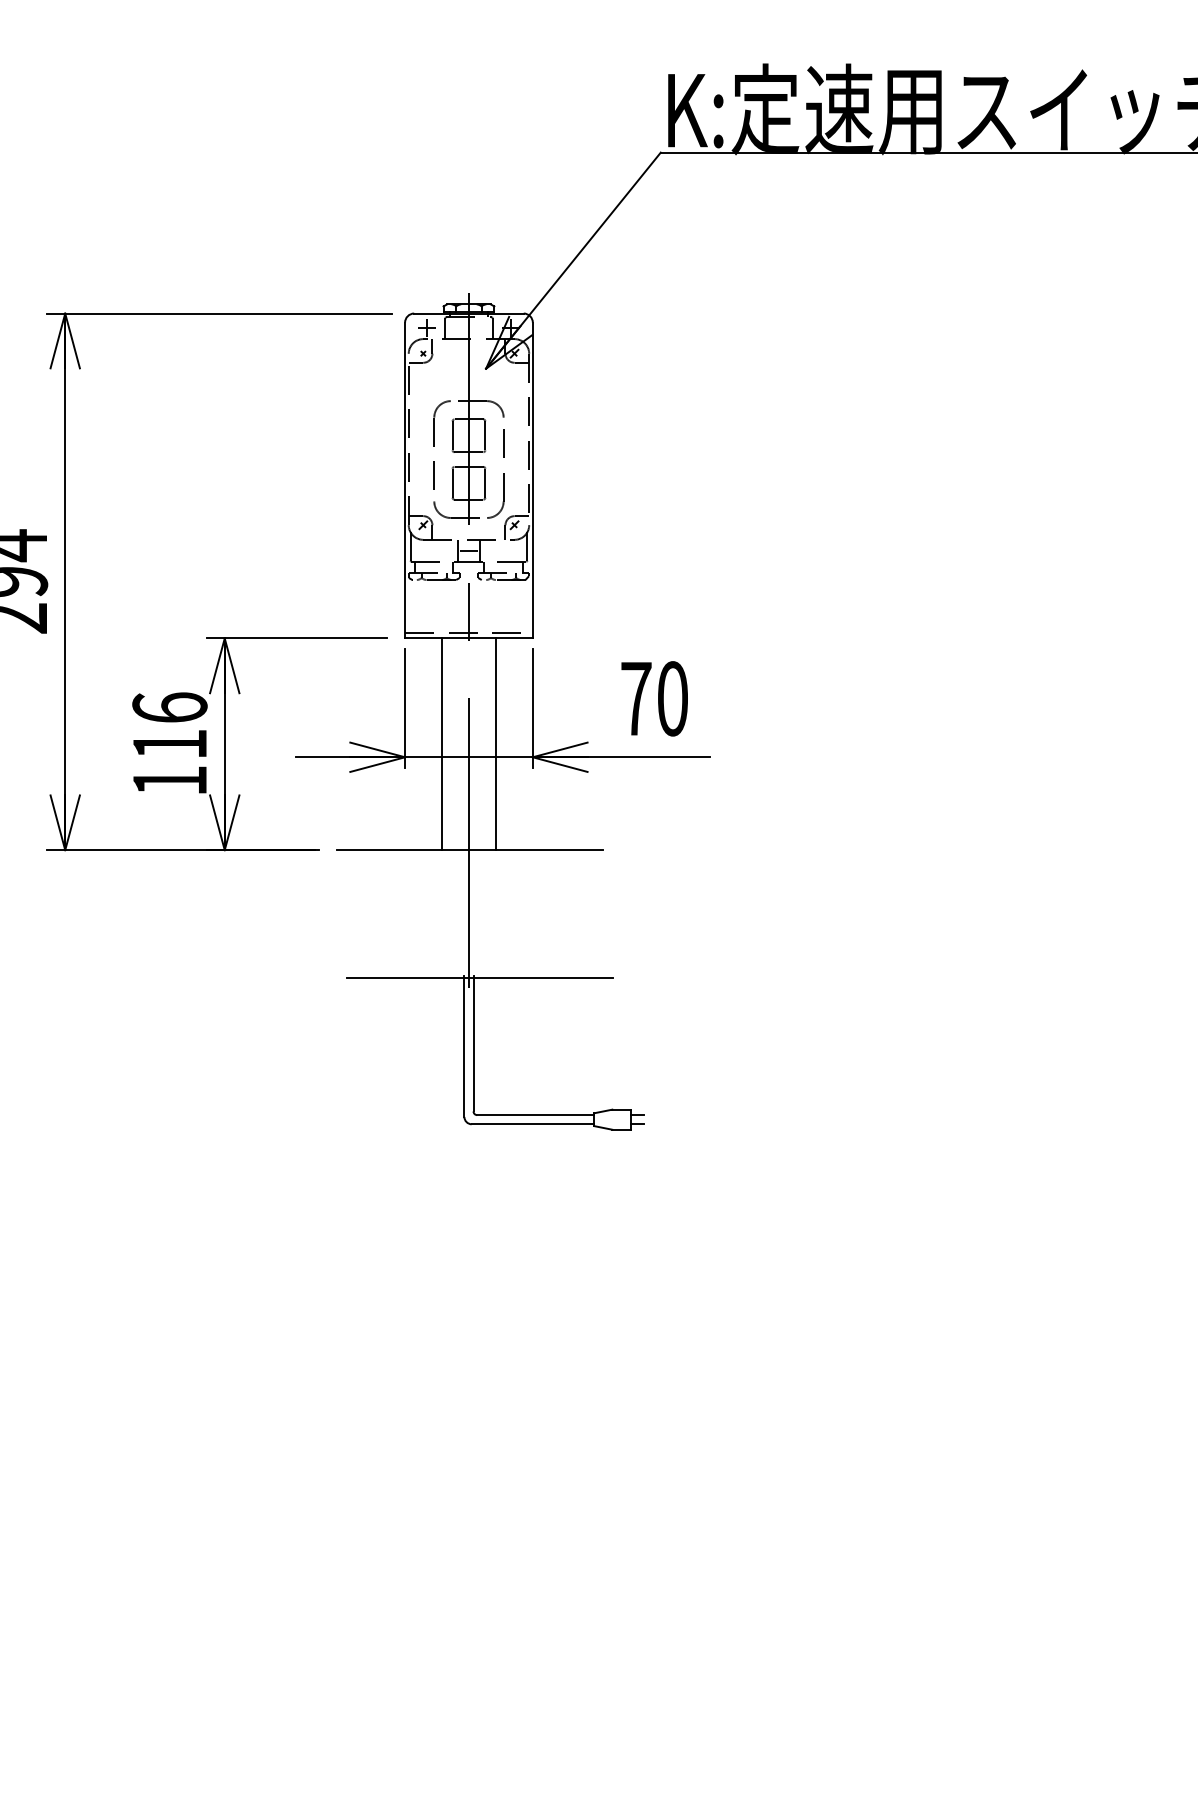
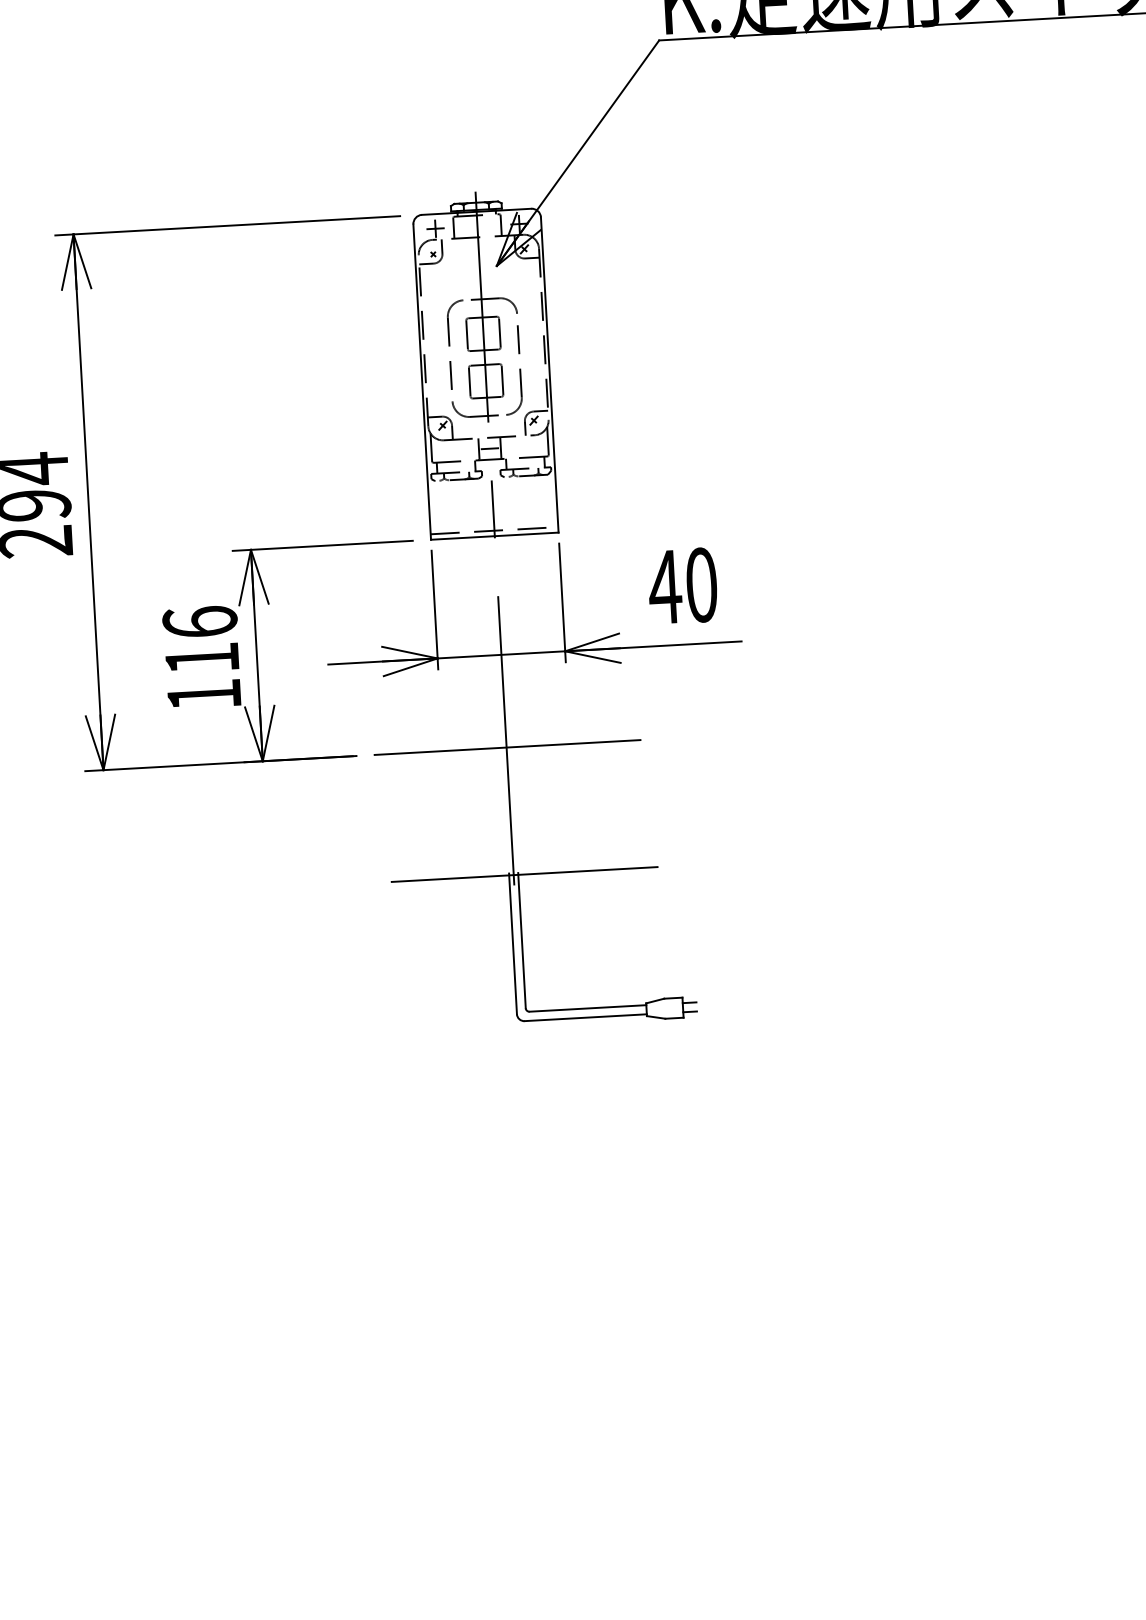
text: (635, 698) -> (664, 586), 70 -> 40
line: (441, 744) -> (473, 643), removed
line: (496, 744) -> (528, 640), removed

